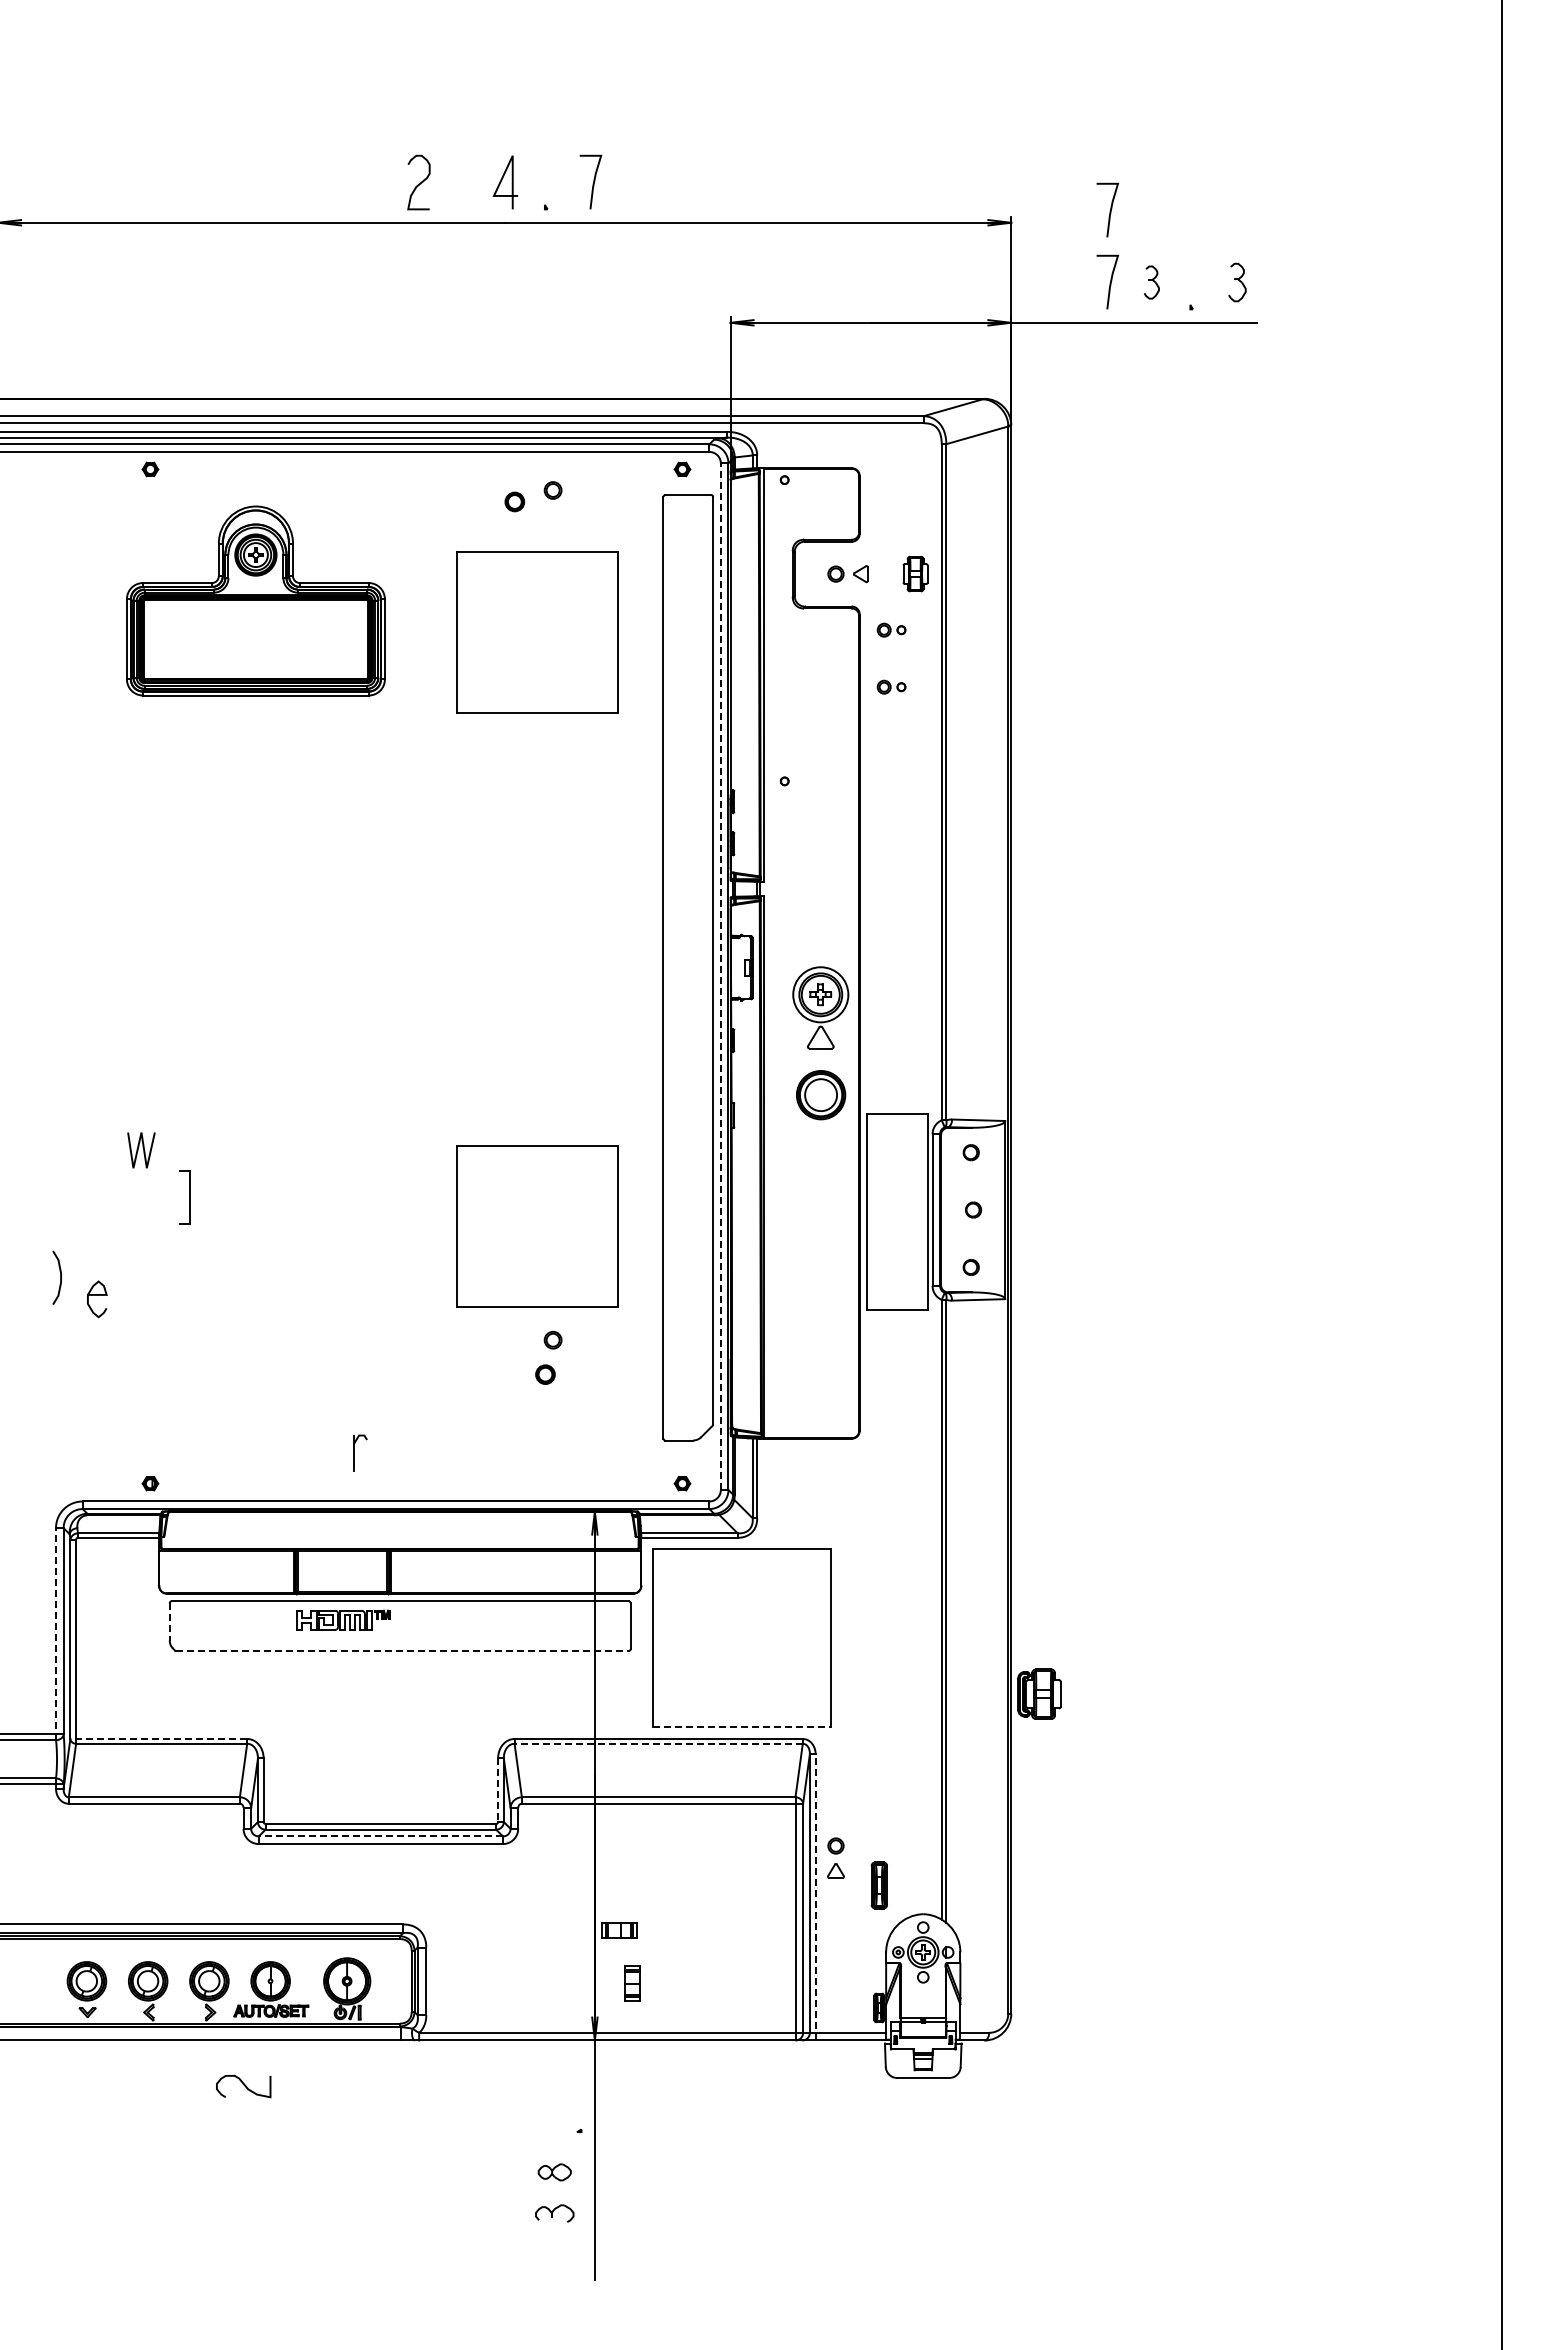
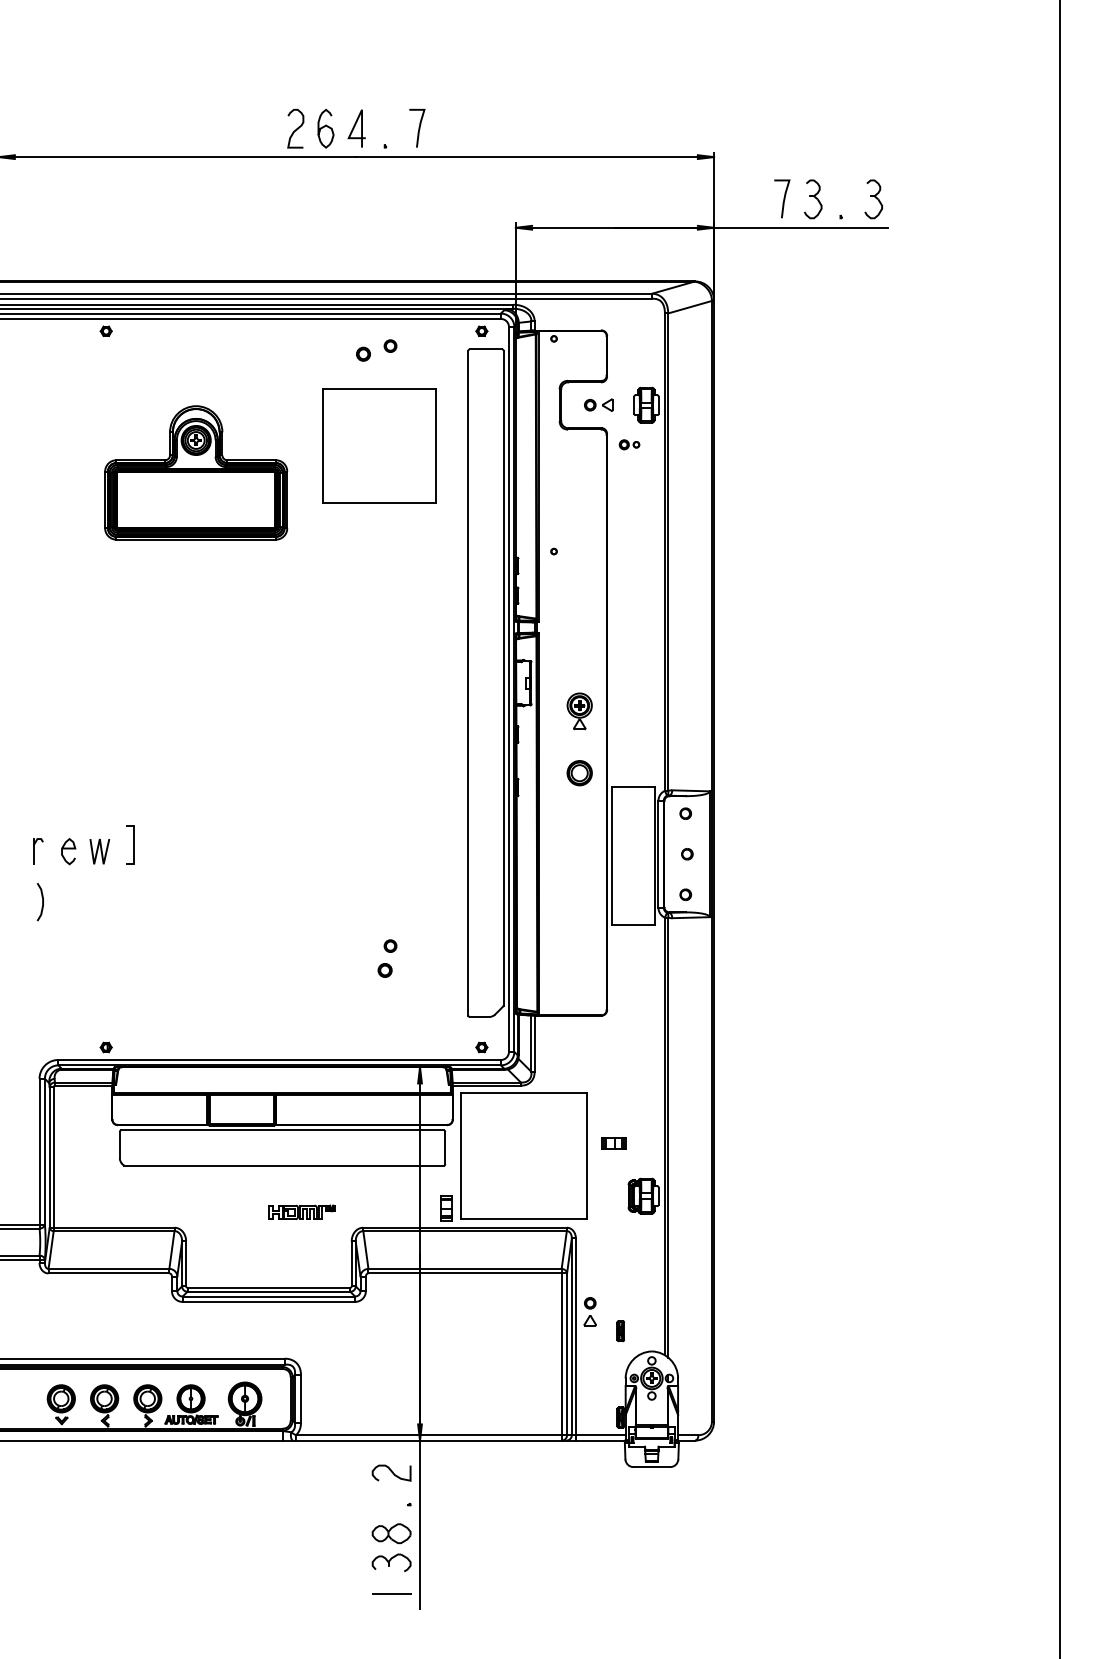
curve: (459, 180) -> (324, 127), added
curve: (1109, 211) -> (783, 149), removed
part: (1151, 282) -> (813, 199), size x1.67
part: (1237, 282) -> (873, 199), size x1.43
part: (915, 573) -> (646, 404), size x1.43
part: (255, 600) -> (195, 472), moved
part: (891, 686) -> (629, 484), removed
line: (720, 976) -> (508, 689), dashed -> solid
part: (821, 1007) -> (580, 711), size x0.62
part: (820, 1095) -> (579, 773), size x0.71
line: (143, 1150) -> (101, 851), moved
part: (537, 1226) -> (379, 865), removed
curve: (97, 1295) -> (68, 848), moved
part: (360, 1452) -> (38, 851), moved
part: (343, 1619) -> (301, 1211), moved
line: (169, 1621) -> (119, 1144), dashed -> solid
line: (56, 1633) -> (39, 1153), dashed -> solid
line: (403, 1651) -> (284, 1165), dashed -> solid
part: (1039, 1693) -> (643, 1195), moved
line: (742, 1727) -> (524, 1219), dashed -> solid
line: (158, 1738) -> (111, 1227), dashed -> solid
line: (658, 1743) -> (464, 1230), dashed -> solid
line: (498, 1790) -> (351, 1264), dashed -> solid
line: (380, 1836) -> (268, 1296), dashed -> solid
part: (878, 1885) -> (620, 1331), size x0.62
line: (815, 1896) -> (575, 1338), dashed -> solid
part: (619, 1930) -> (613, 1143), moved
part: (632, 1983) -> (446, 1208), moved
curve: (243, 2085) -> (391, 1472), moved
part: (554, 2172) -> (391, 1533), size x1.67
part: (554, 2213) -> (391, 1562), size x1.43
line: (554, 2258) -> (391, 1594), added

